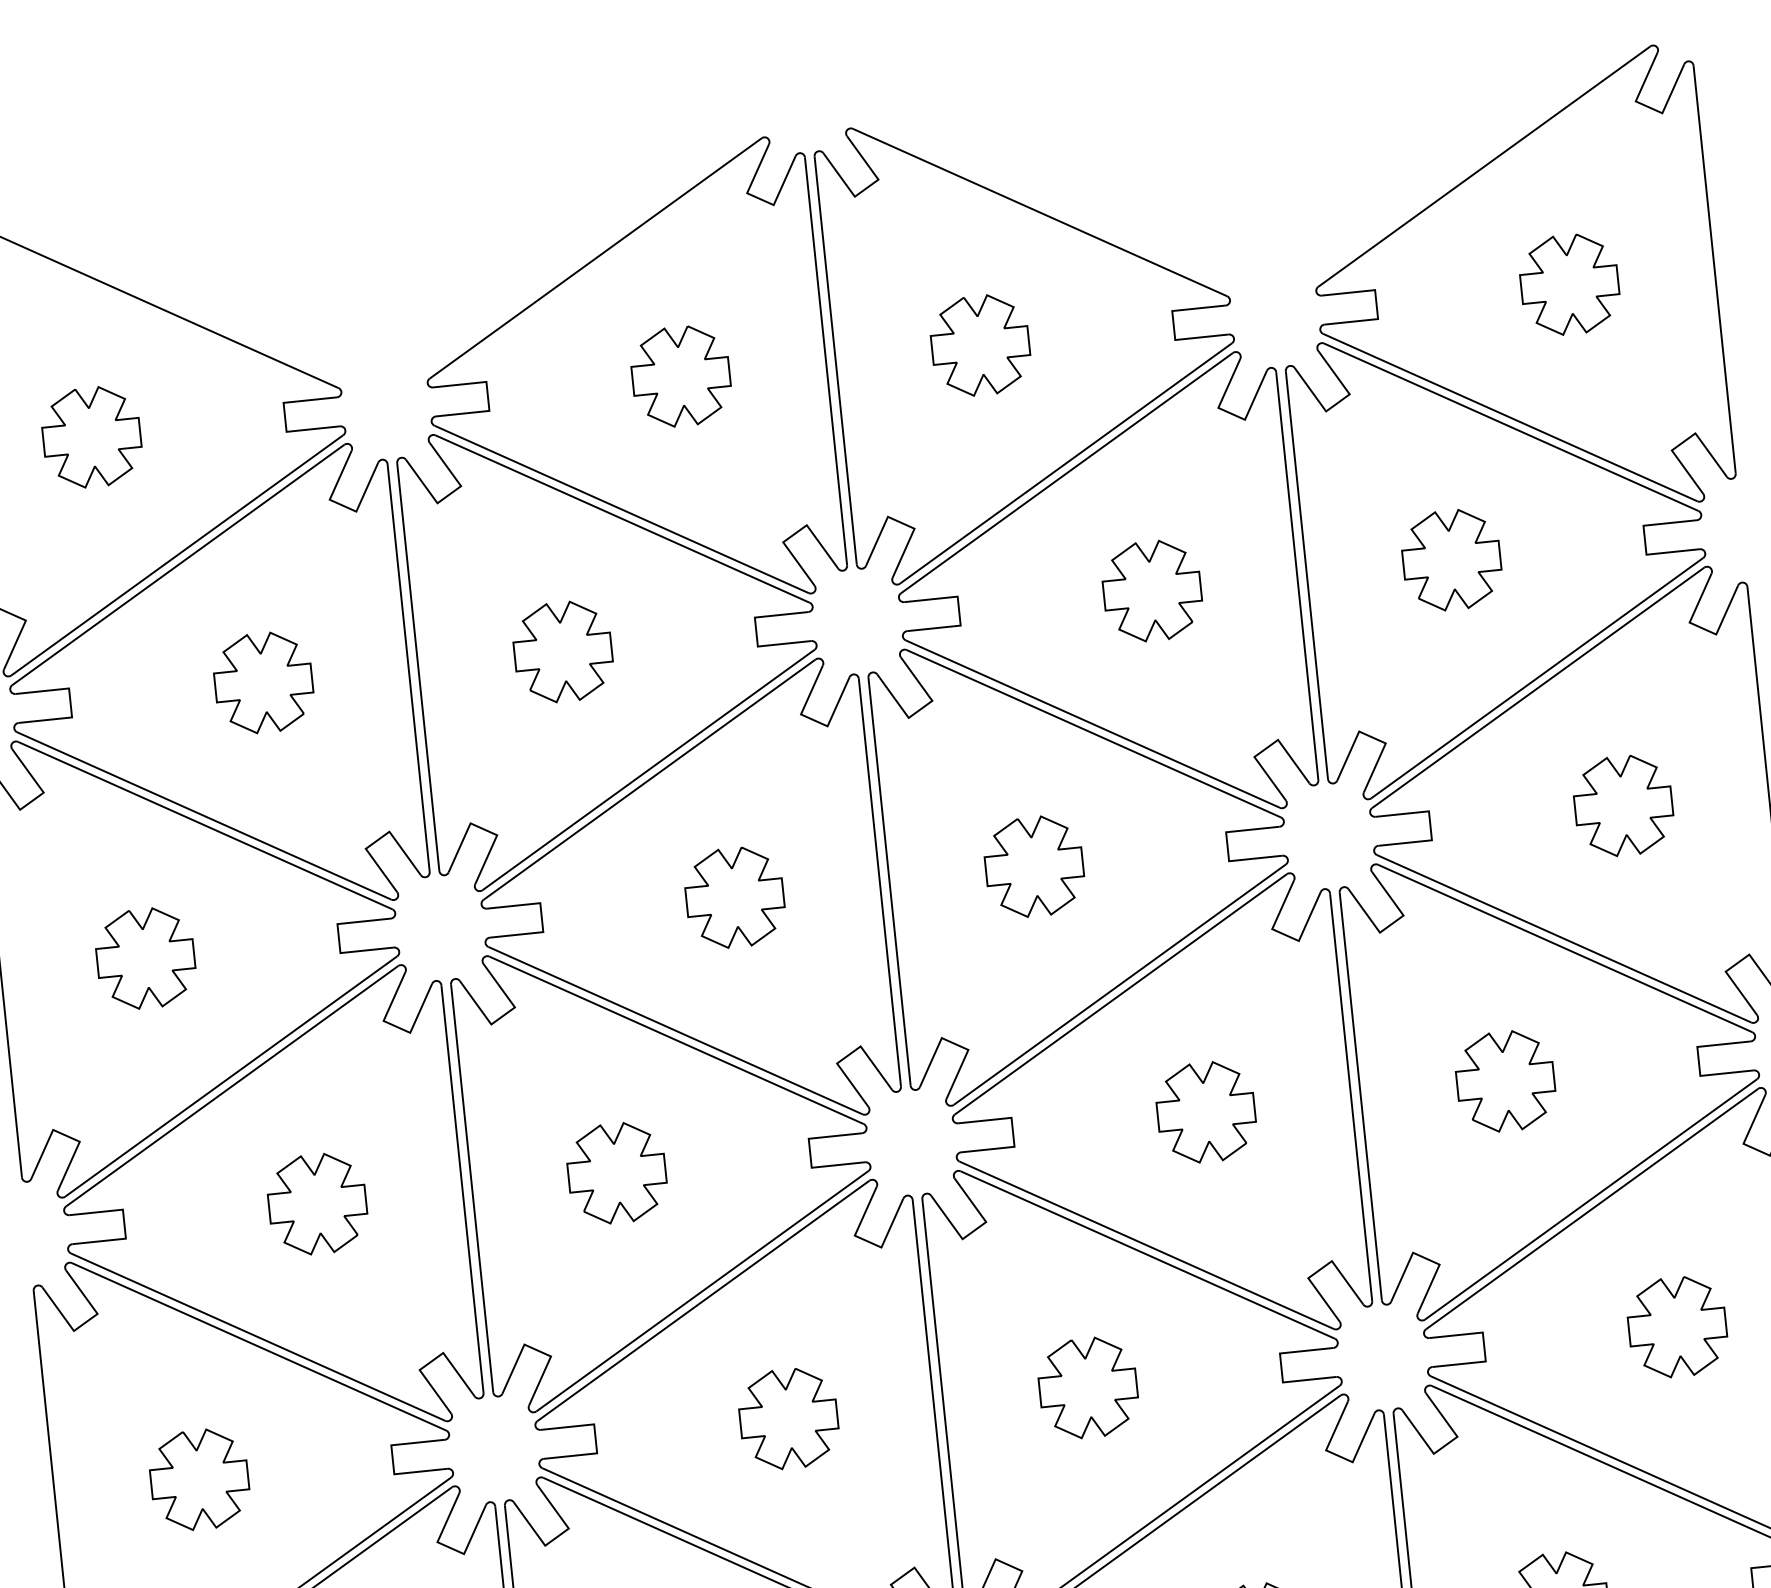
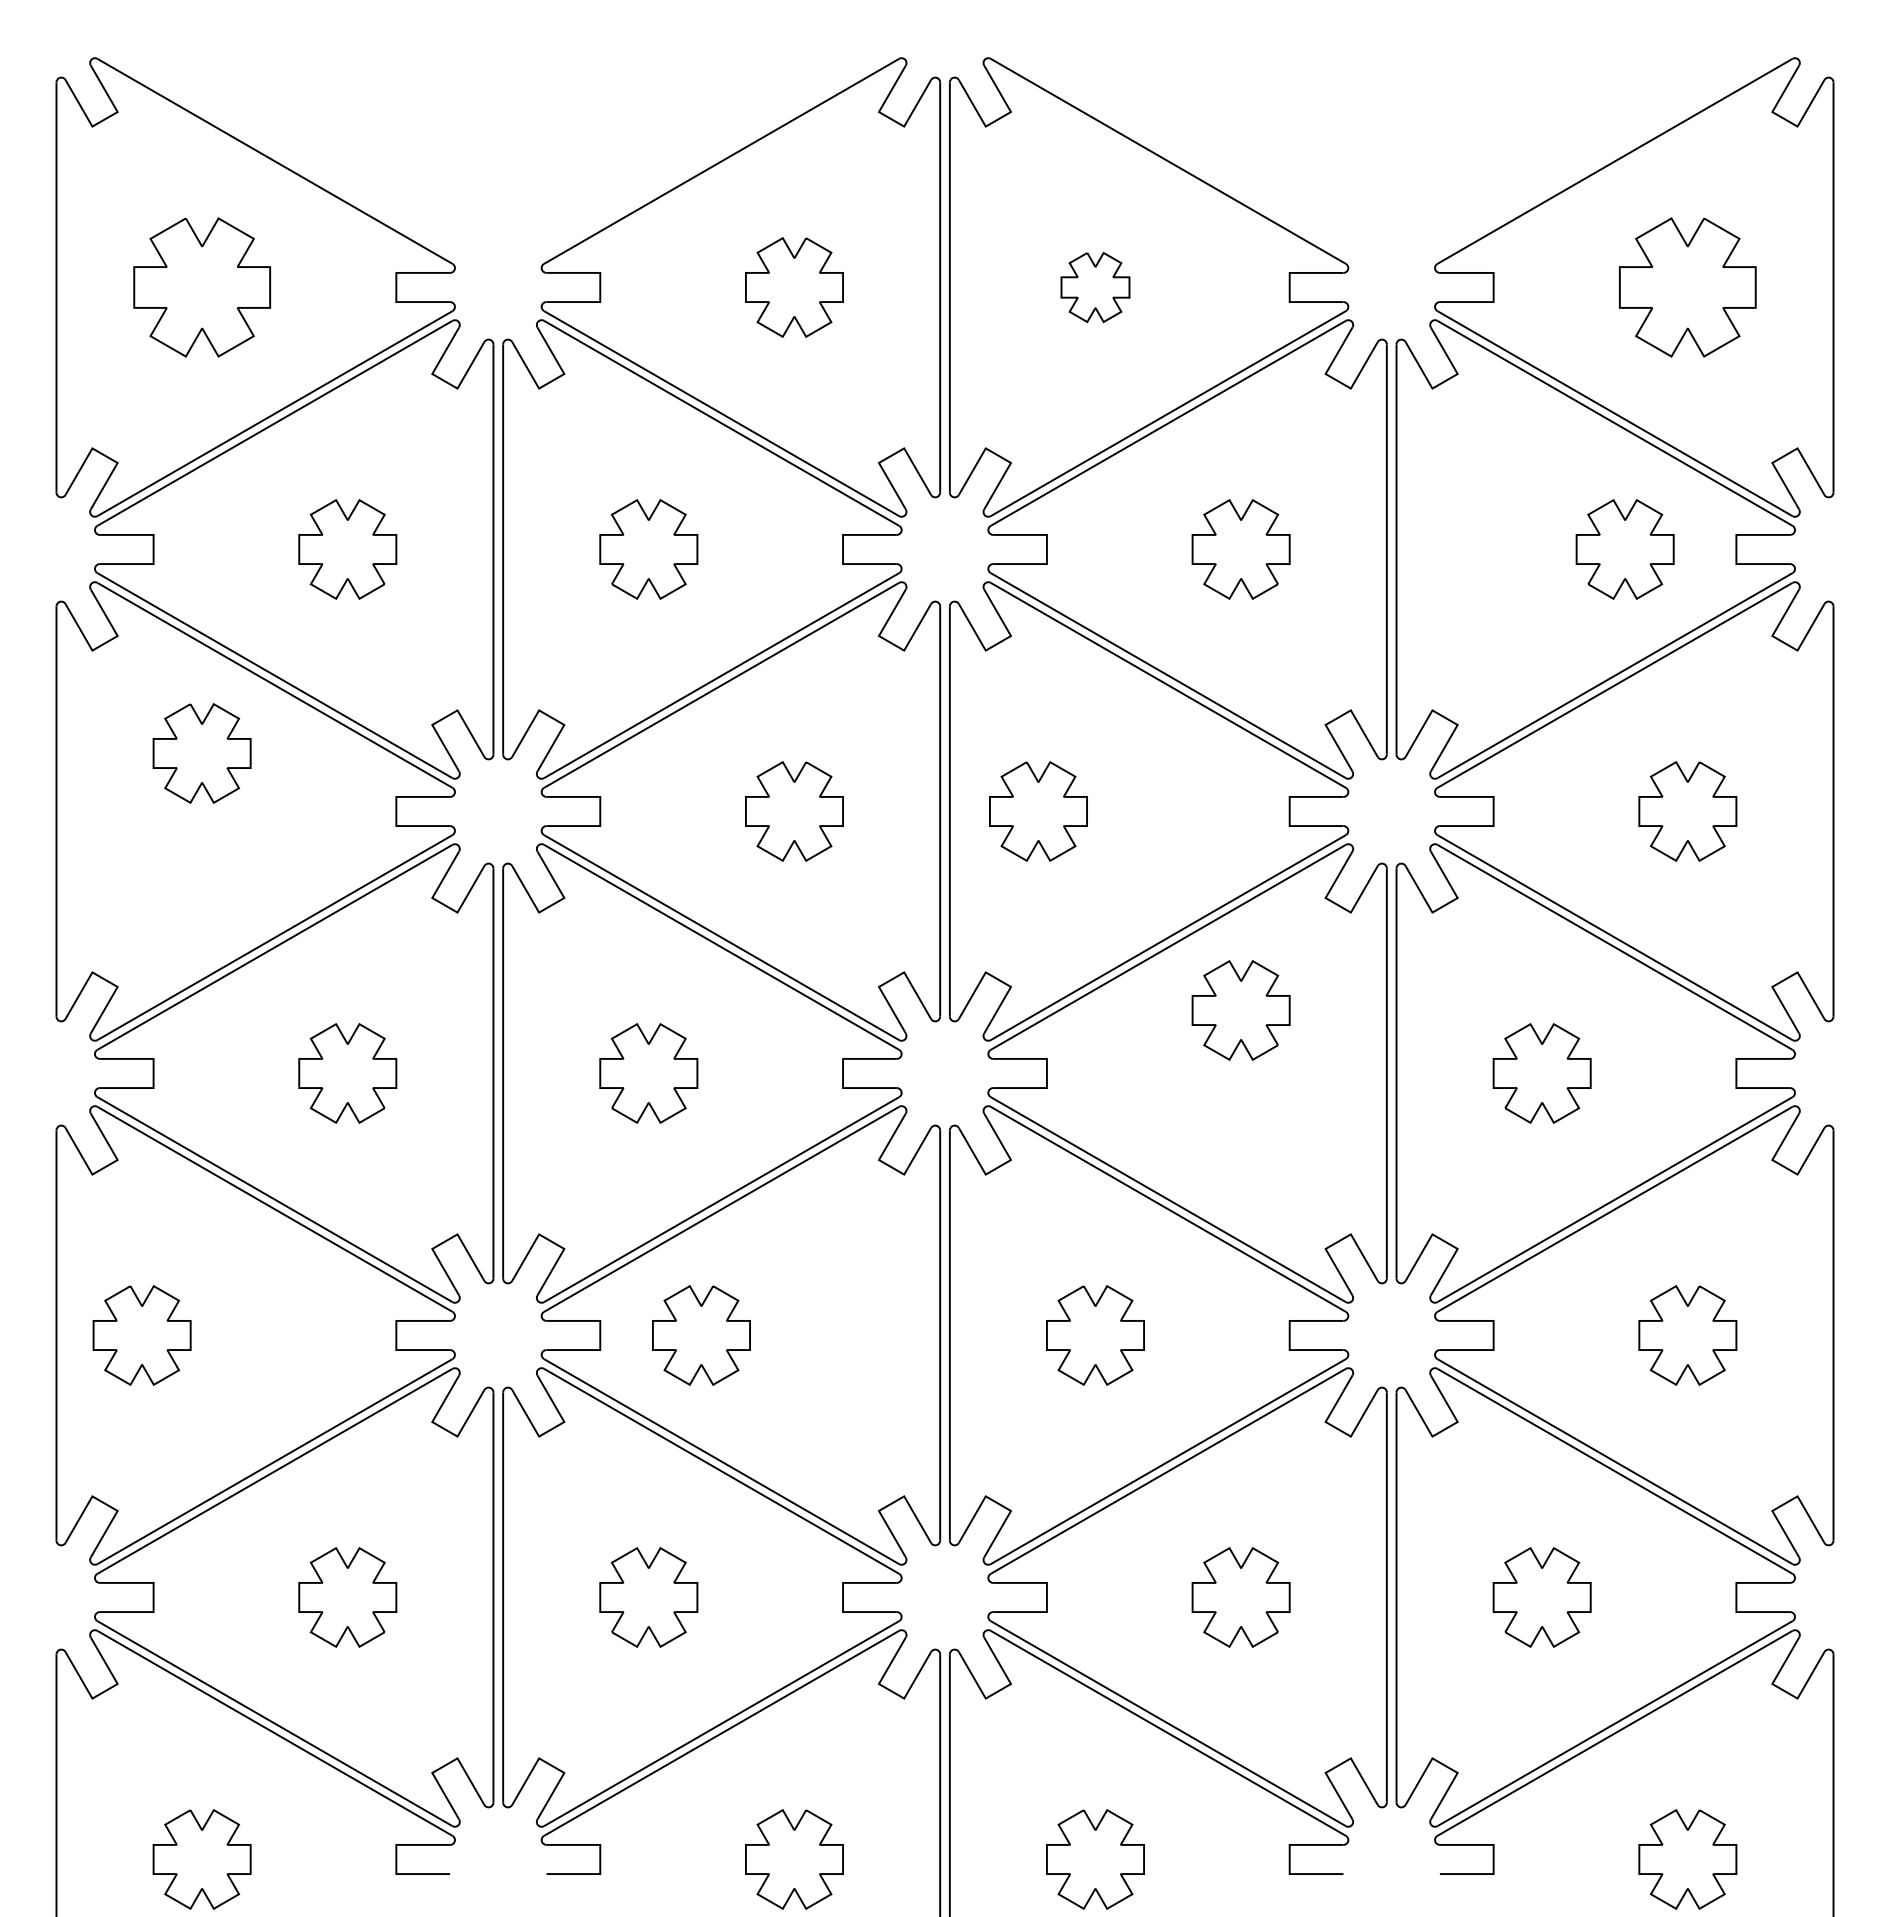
part: (1569, 284) -> (1687, 287), size x1.4
part: (980, 345) -> (1095, 287), size x0.7
part: (91, 437) -> (201, 287), size x1.4
part: (1451, 560) -> (1624, 549), moved
part: (1034, 866) -> (1038, 811), moved
part: (145, 958) -> (201, 753), moved
part: (1205, 1112) -> (1240, 1010), moved
part: (788, 1418) -> (701, 1335), moved
part: (199, 1479) -> (141, 1335), moved

